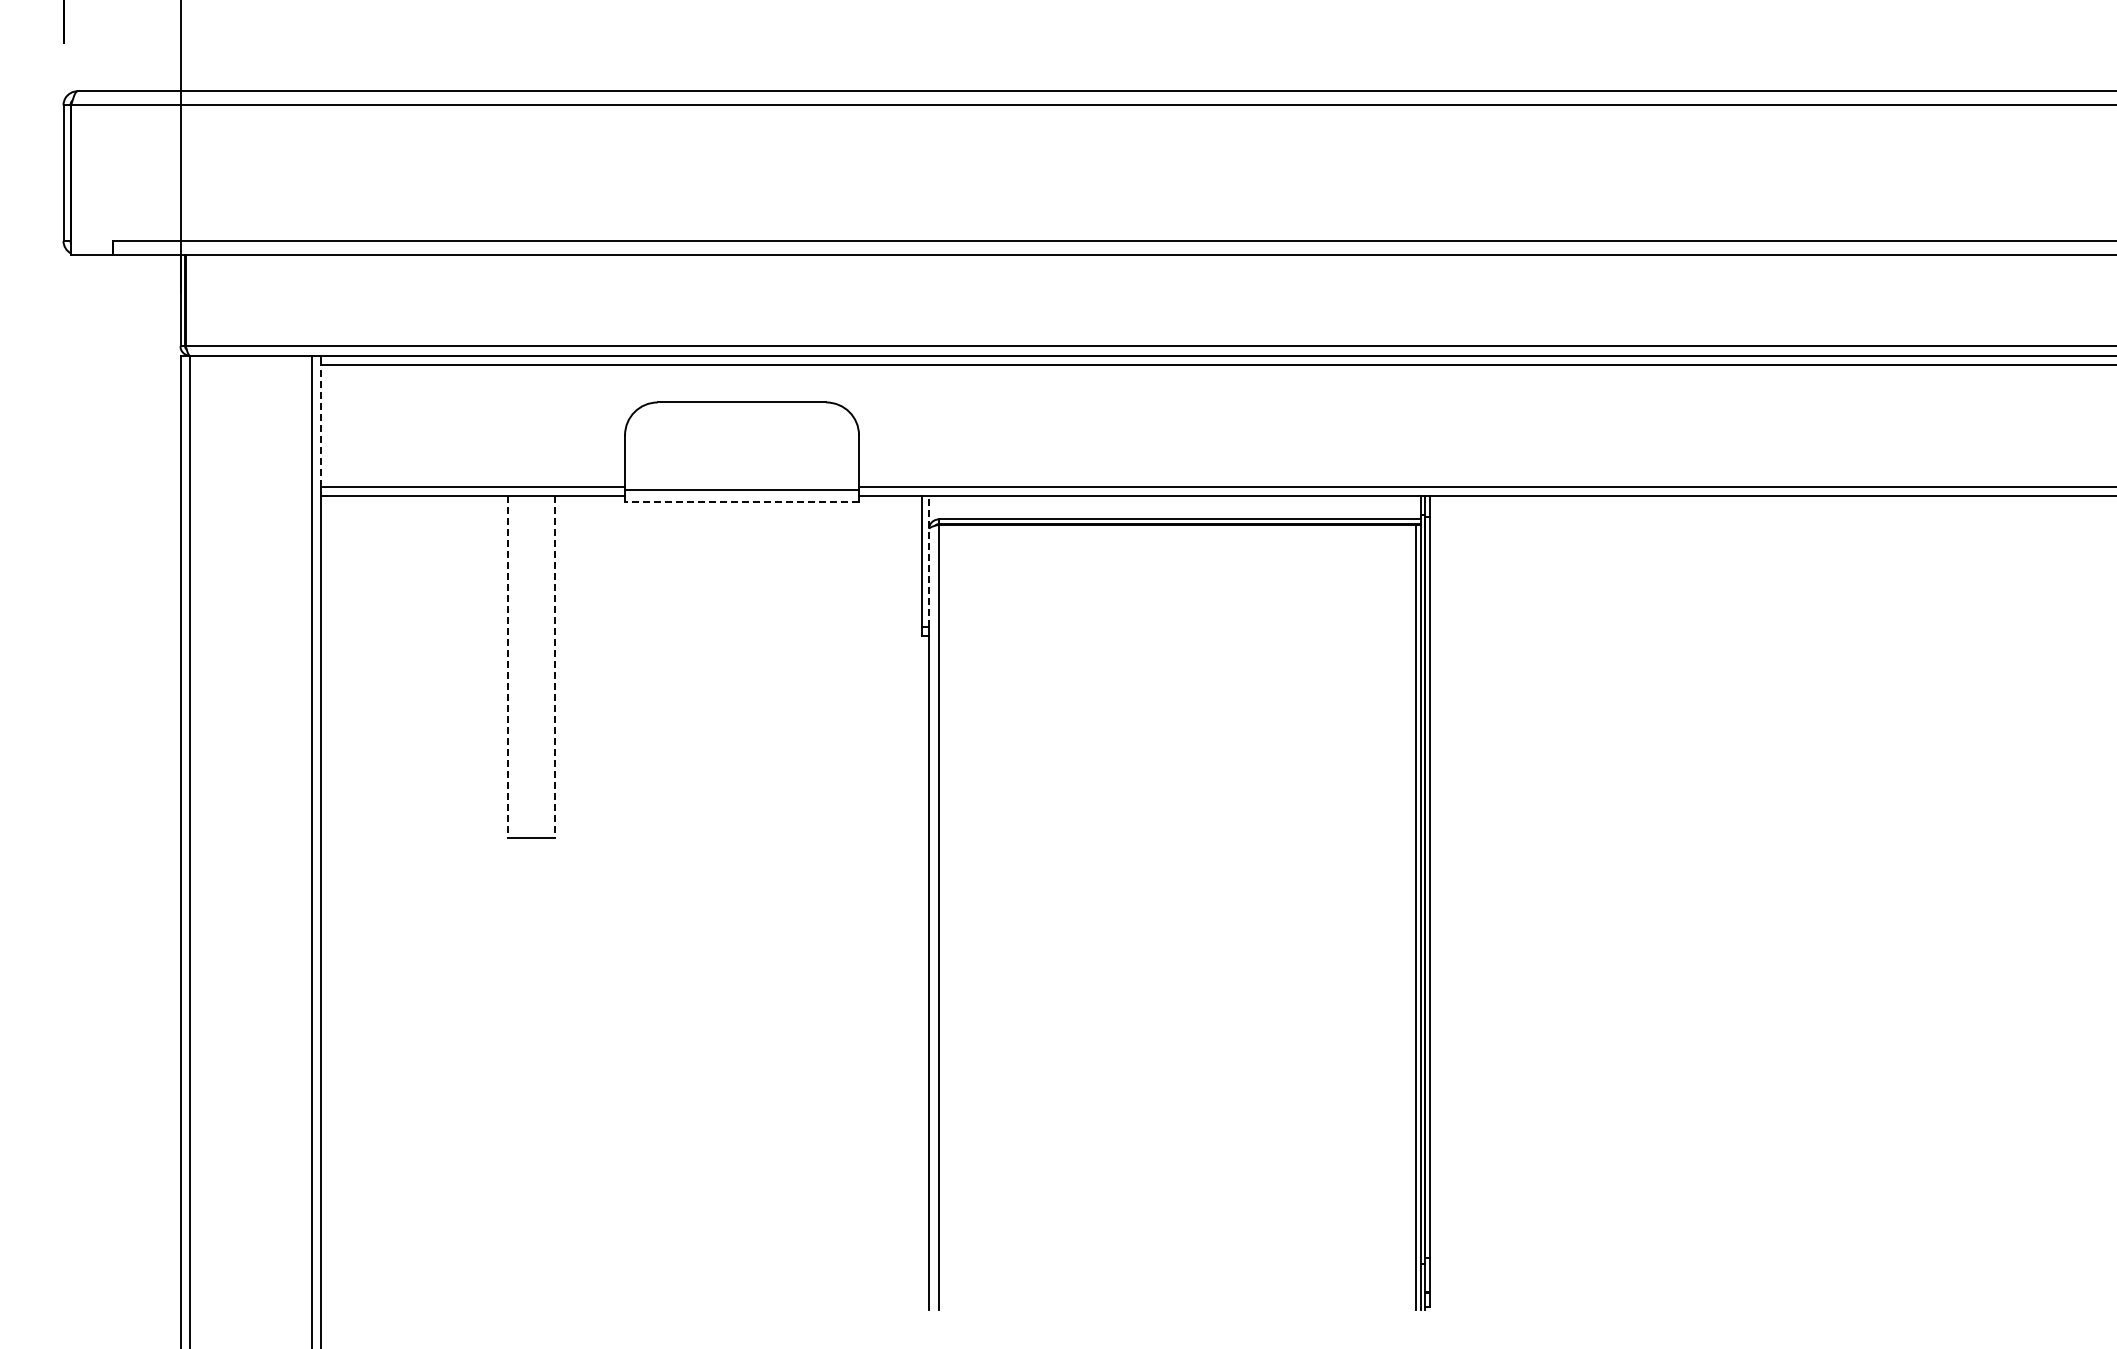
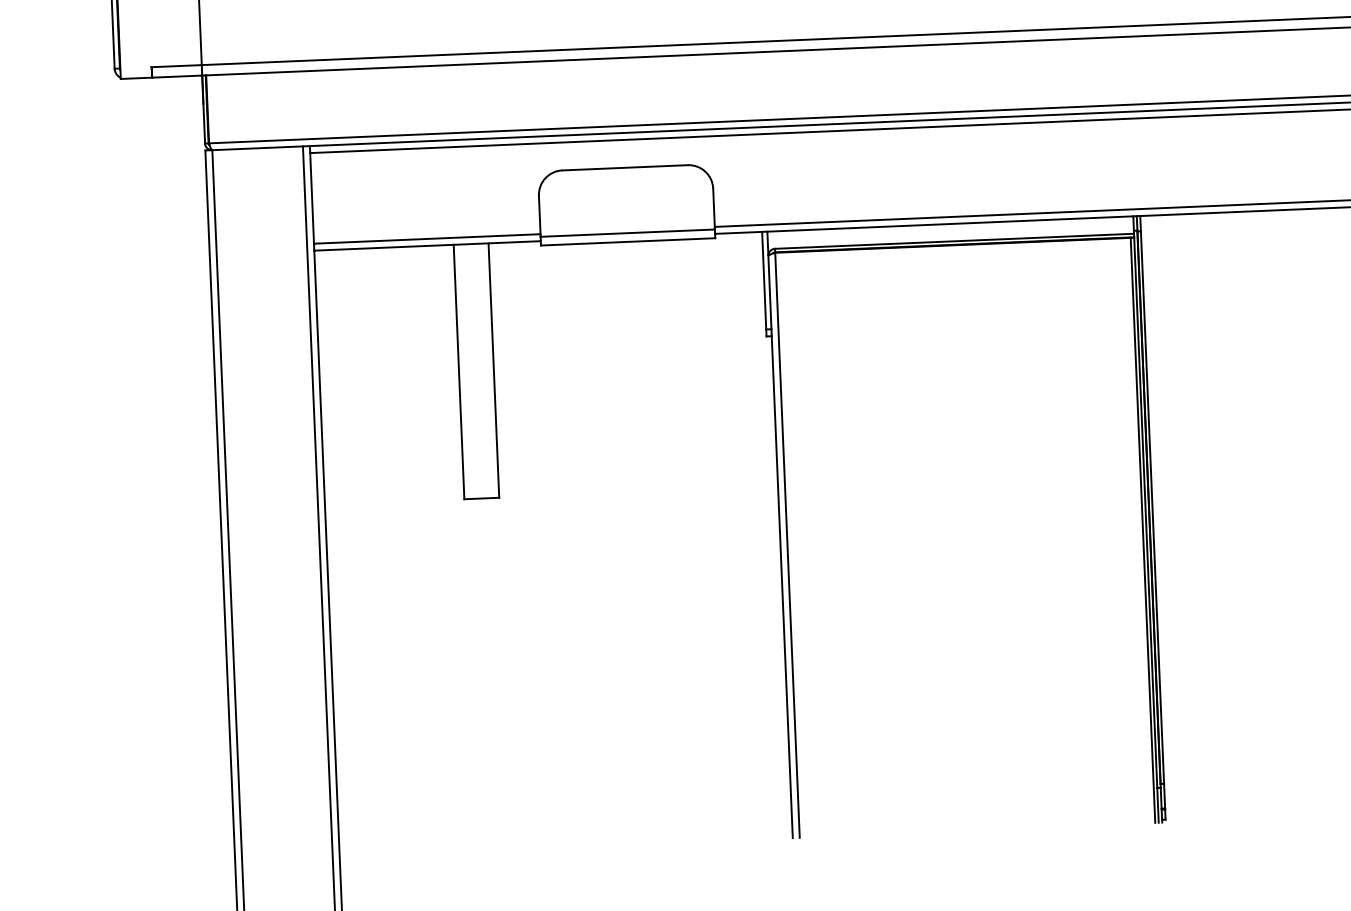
line: (320, 425) -> (311, 198), dashed -> solid
line: (742, 501) -> (628, 241), dashed -> solid
line: (929, 561) -> (769, 280), dashed -> solid
line: (508, 666) -> (459, 371), dashed -> solid
line: (554, 666) -> (493, 370), dashed -> solid

